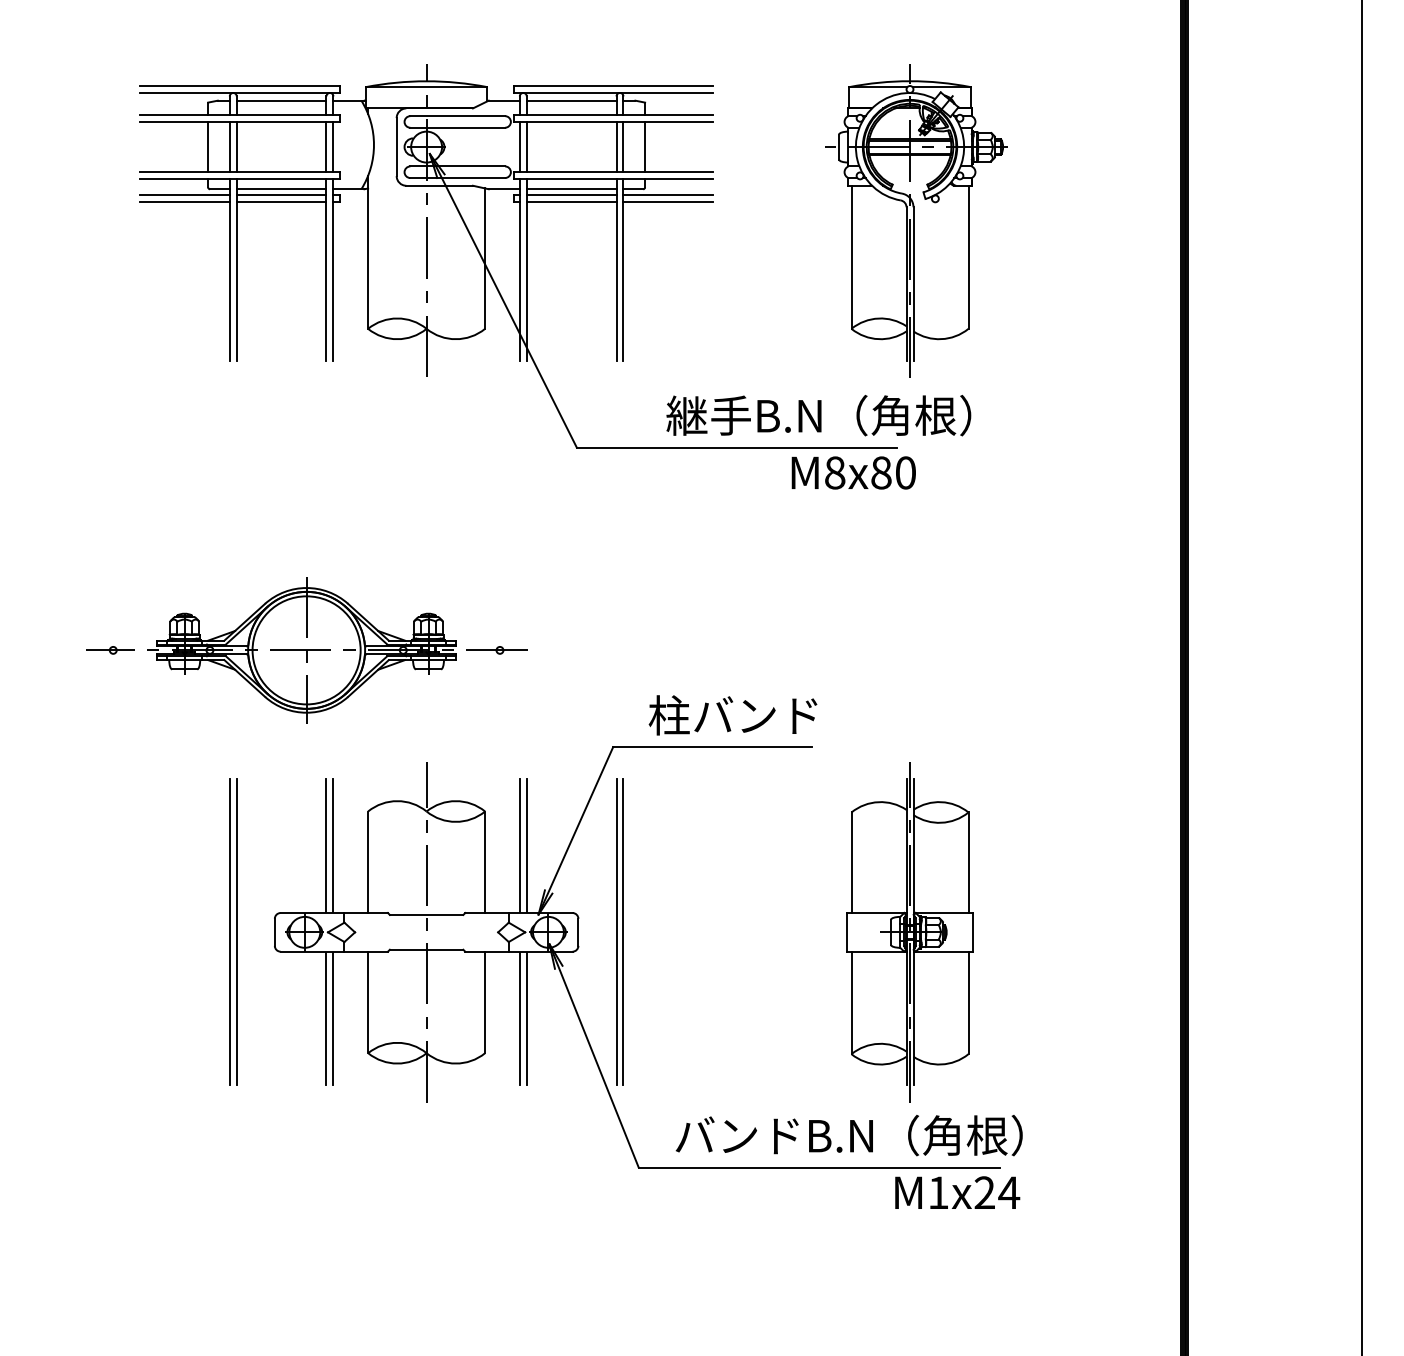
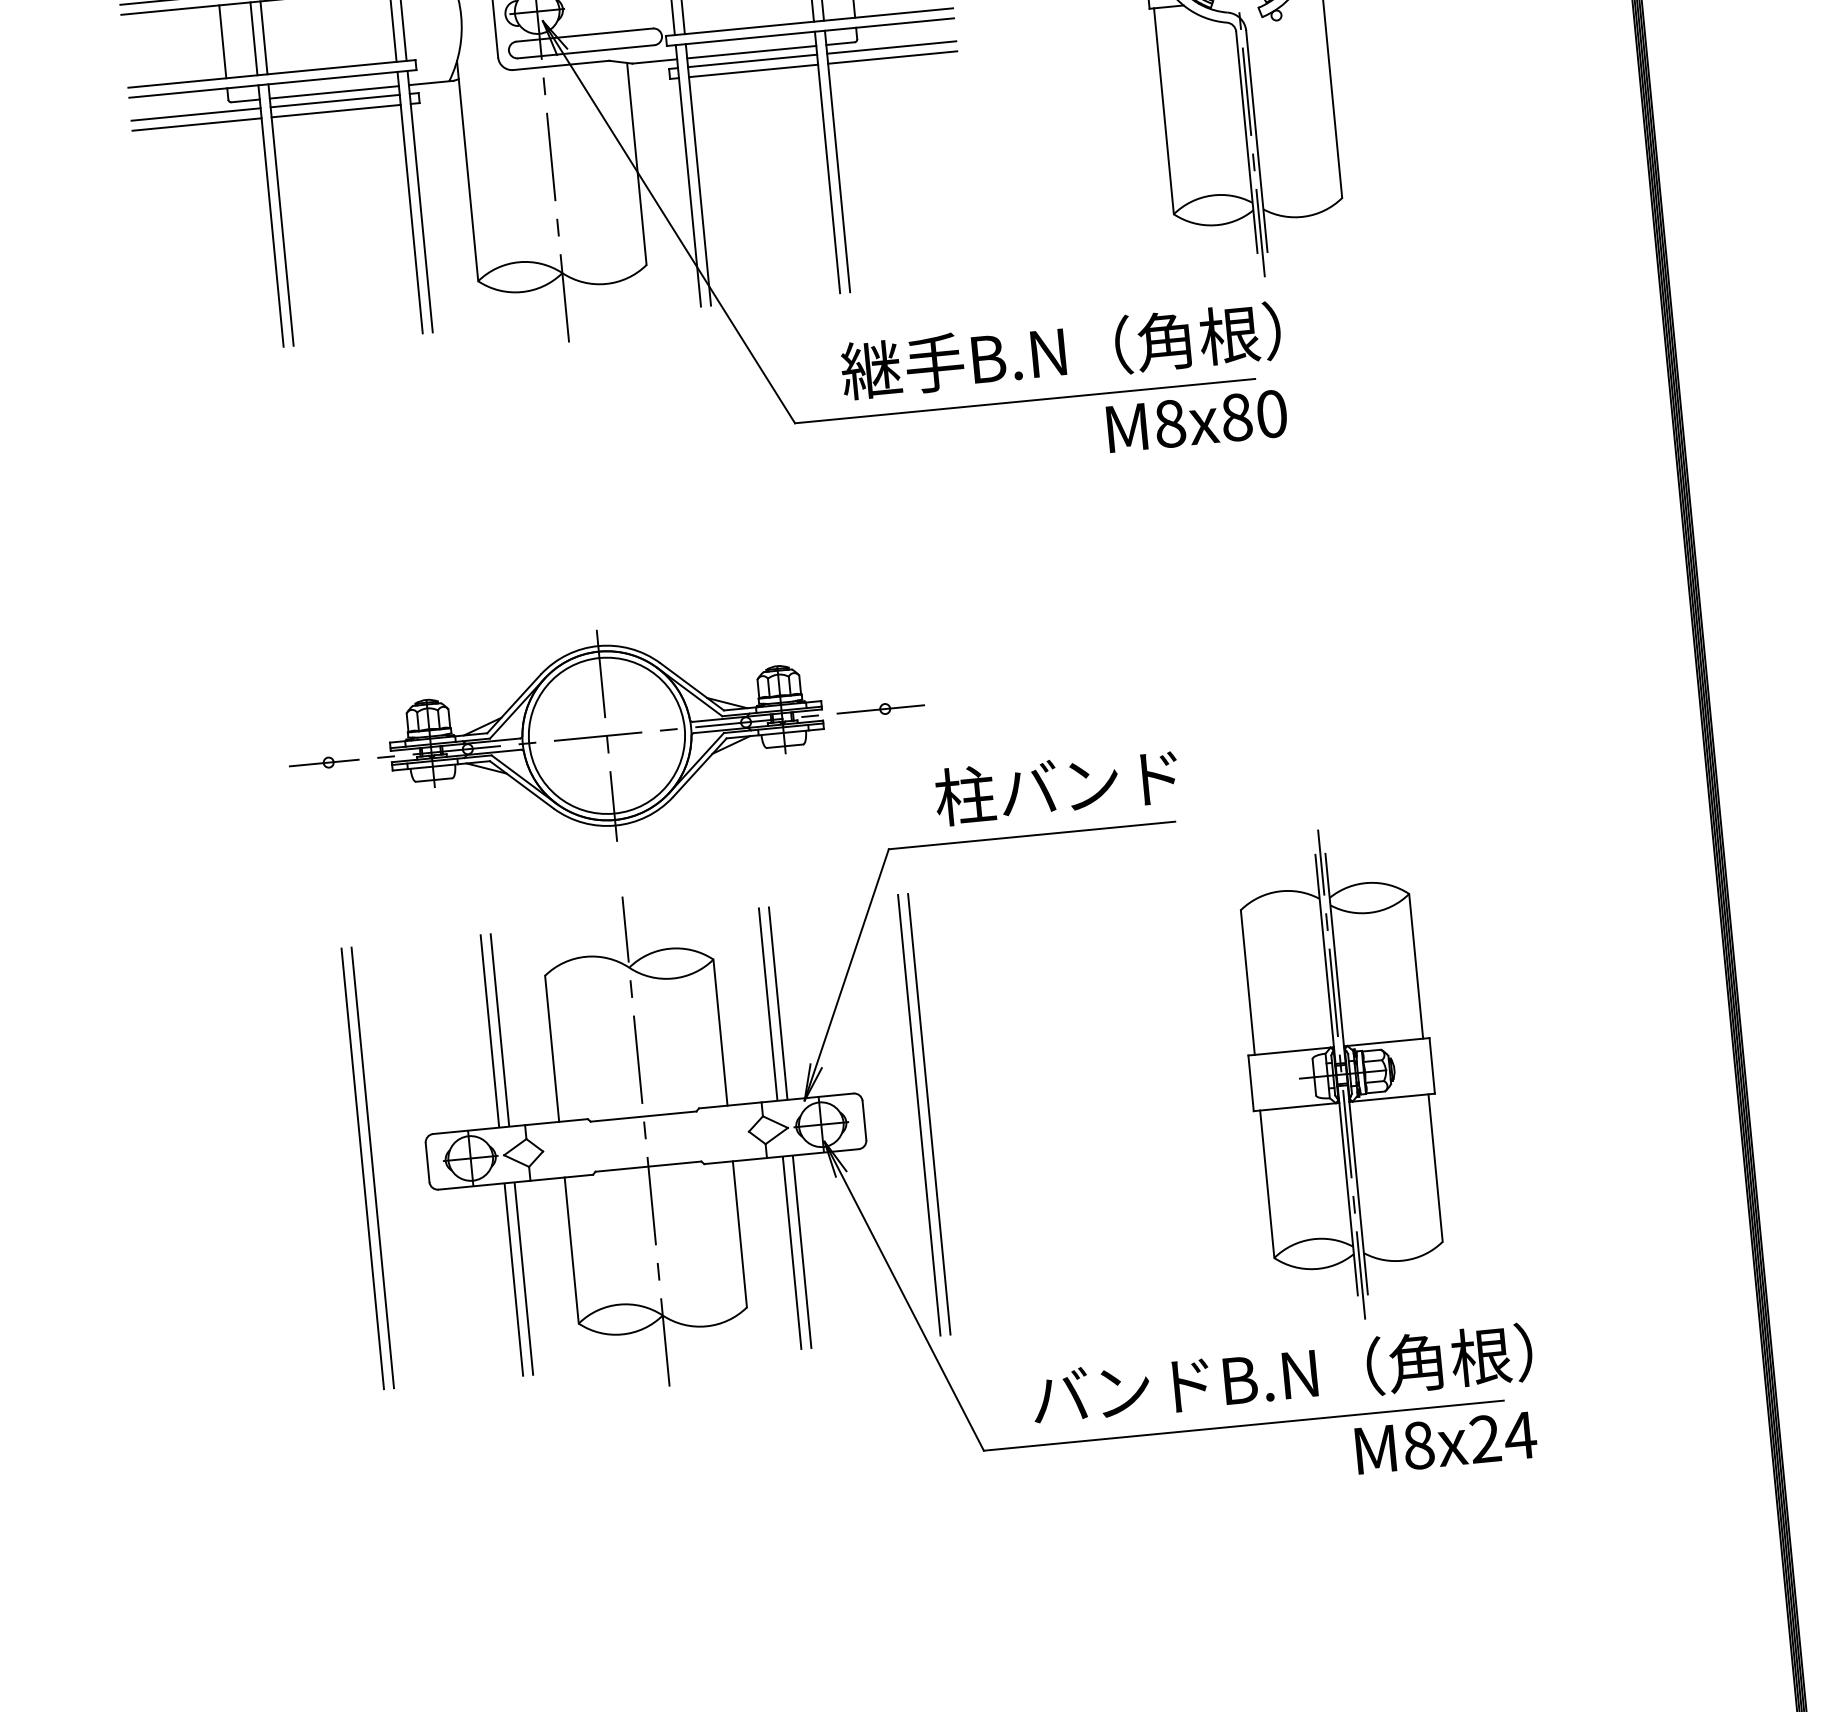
text: (818, 415) -> (1060, 351), moved
part: (306, 650) -> (606, 736), moved
text: (938, 1192) -> (1418, 1445), M1x24 -> M8x24

